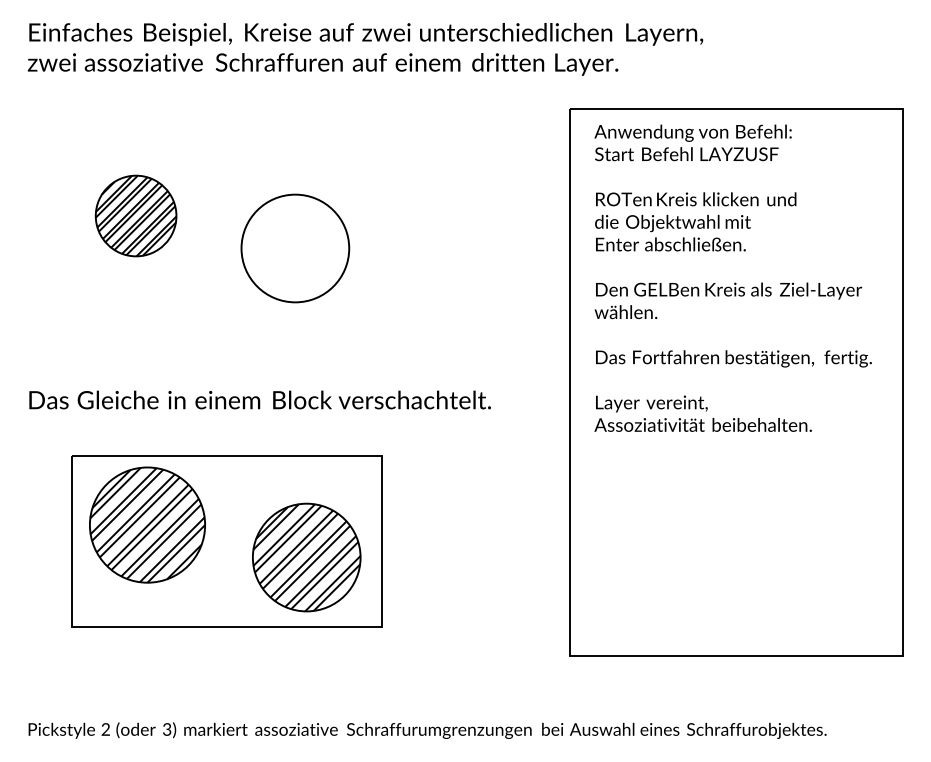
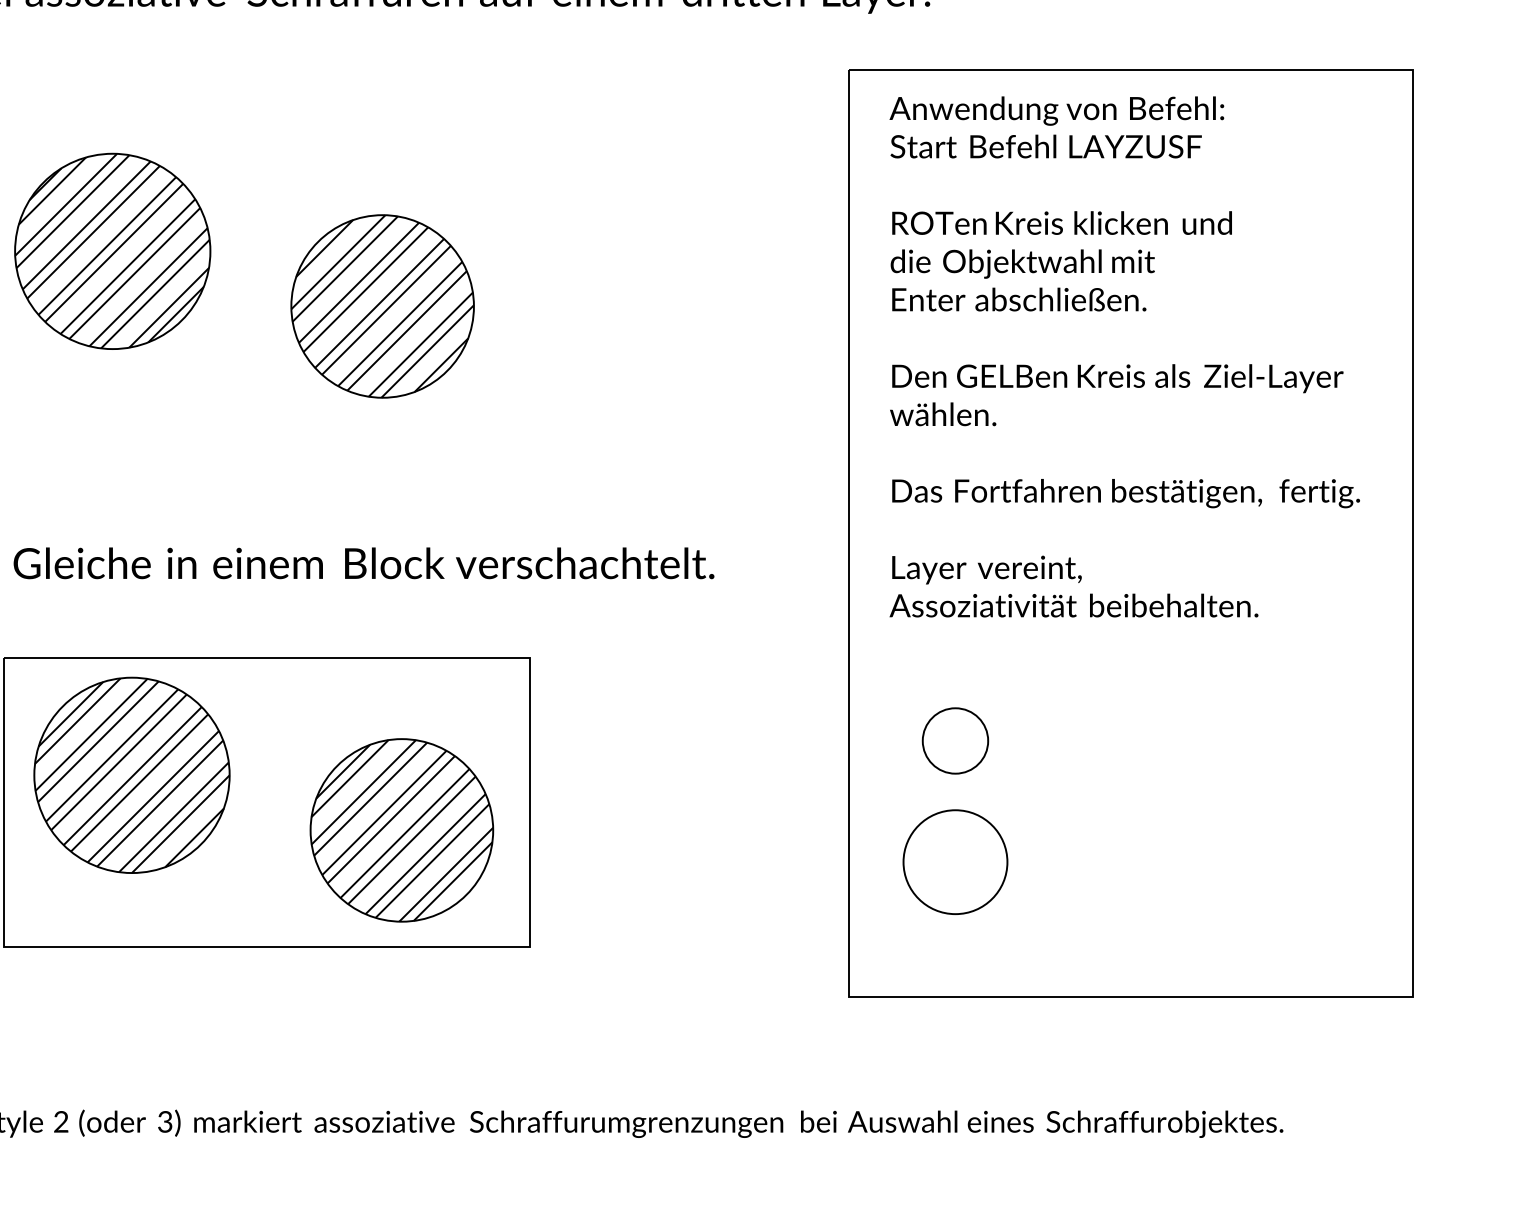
part: (135, 215) -> (111, 250), size x1.43
hatch: (295, 248) -> (382, 306), added
circle: (633, 504) -> (955, 740), added
circle: (632, 575) -> (954, 860), added

